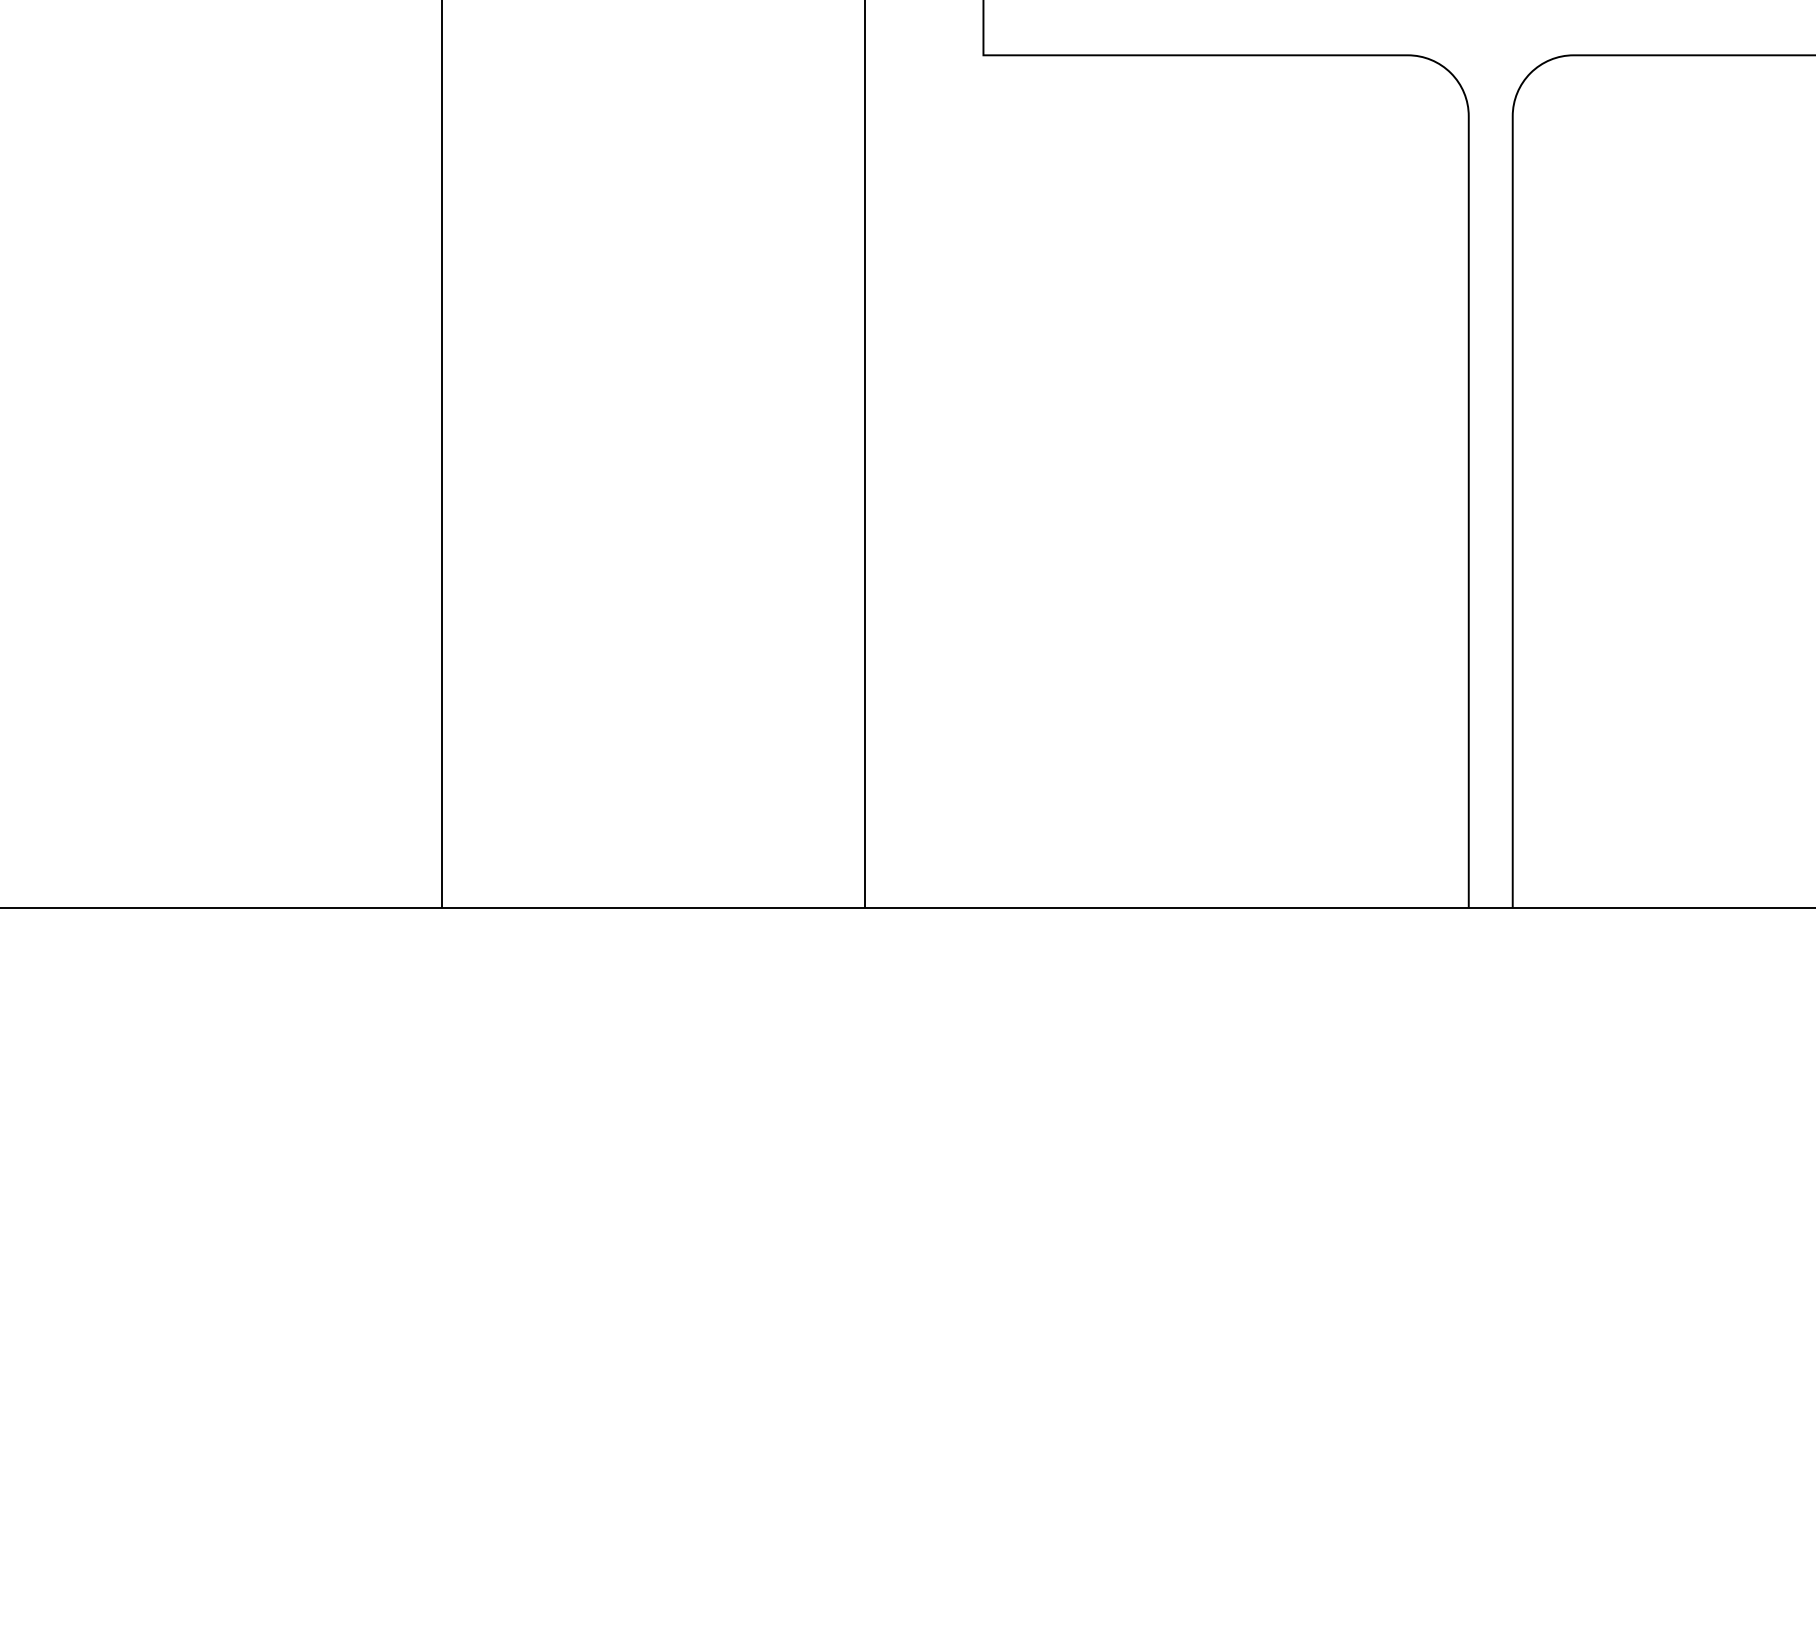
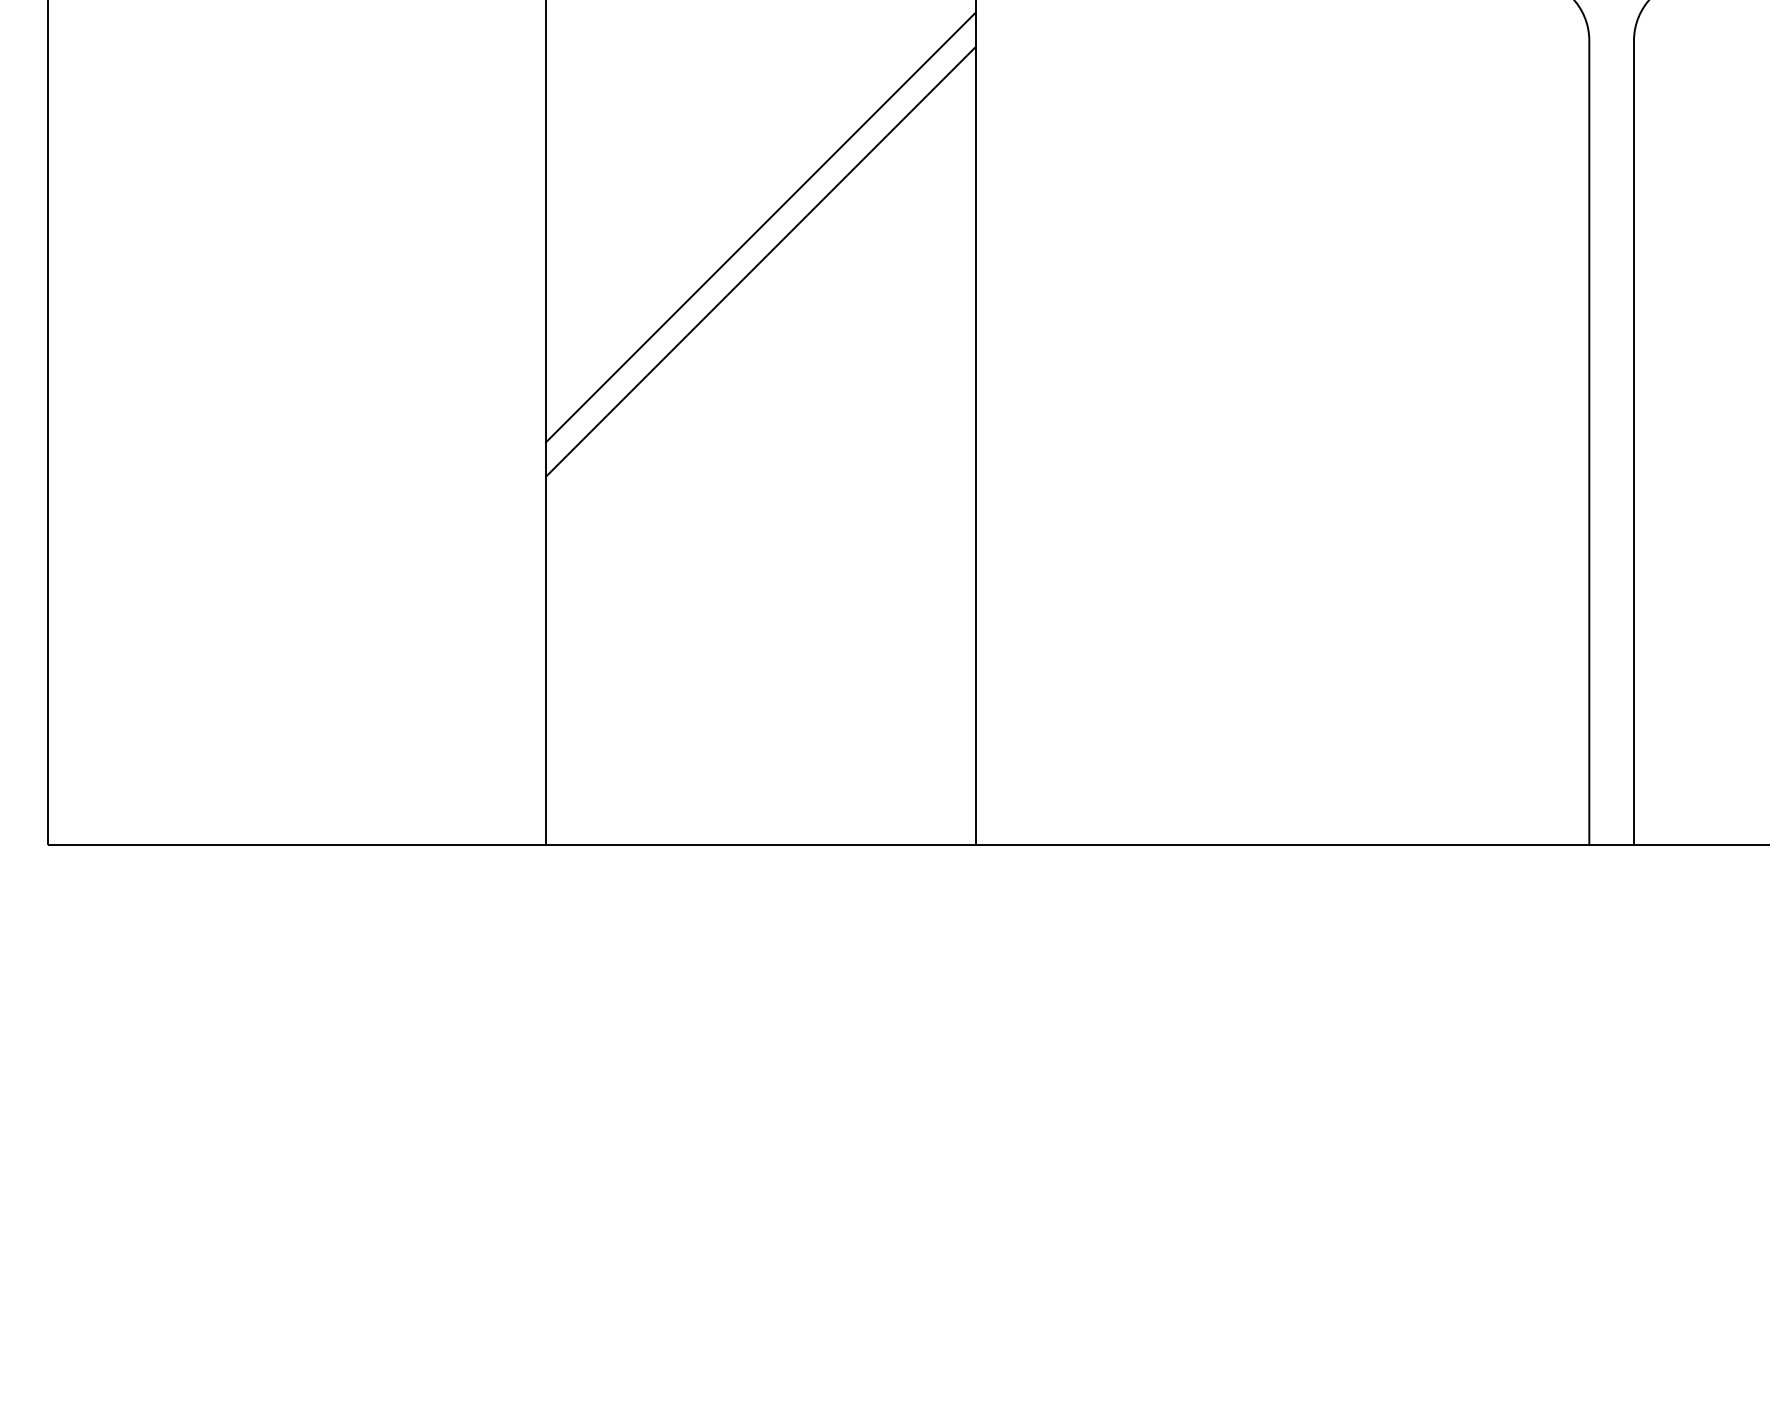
line: (653, 299) -> (760, 226), added
line: (653, 333) -> (760, 261), added

